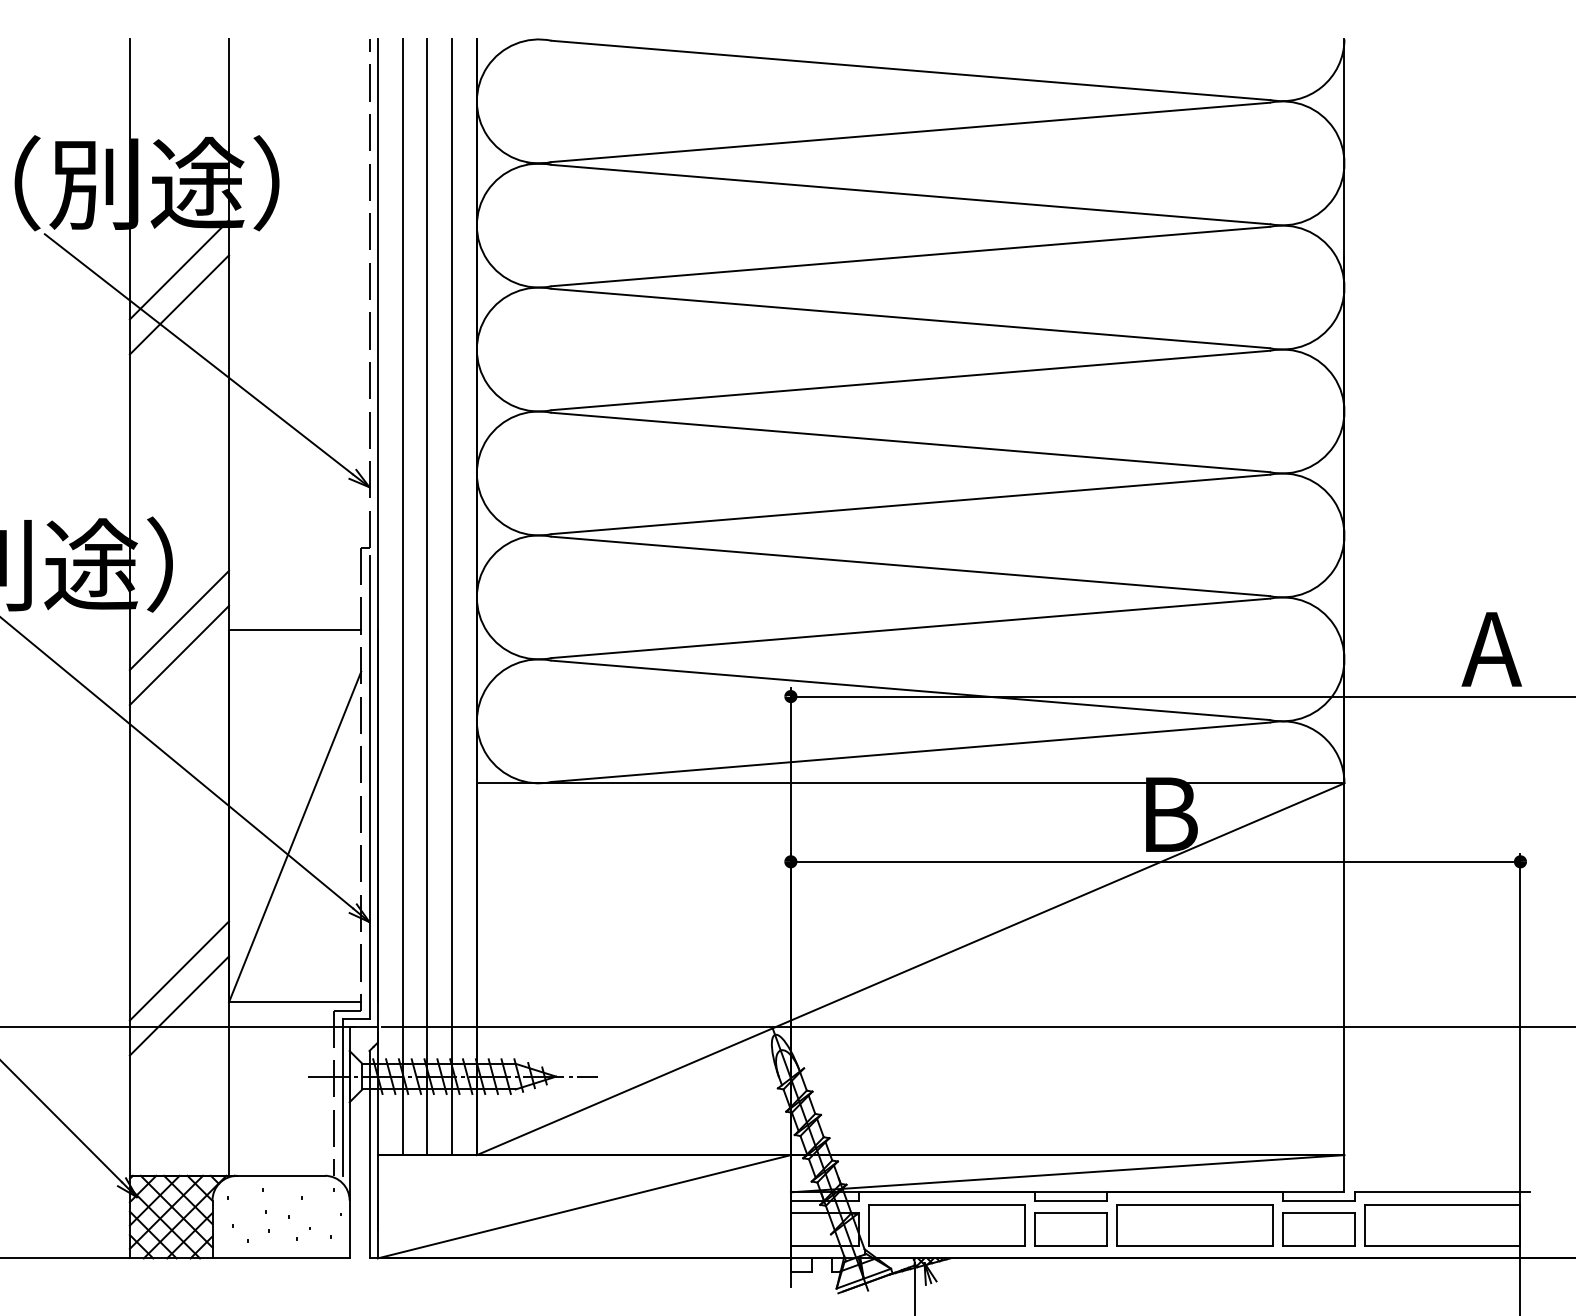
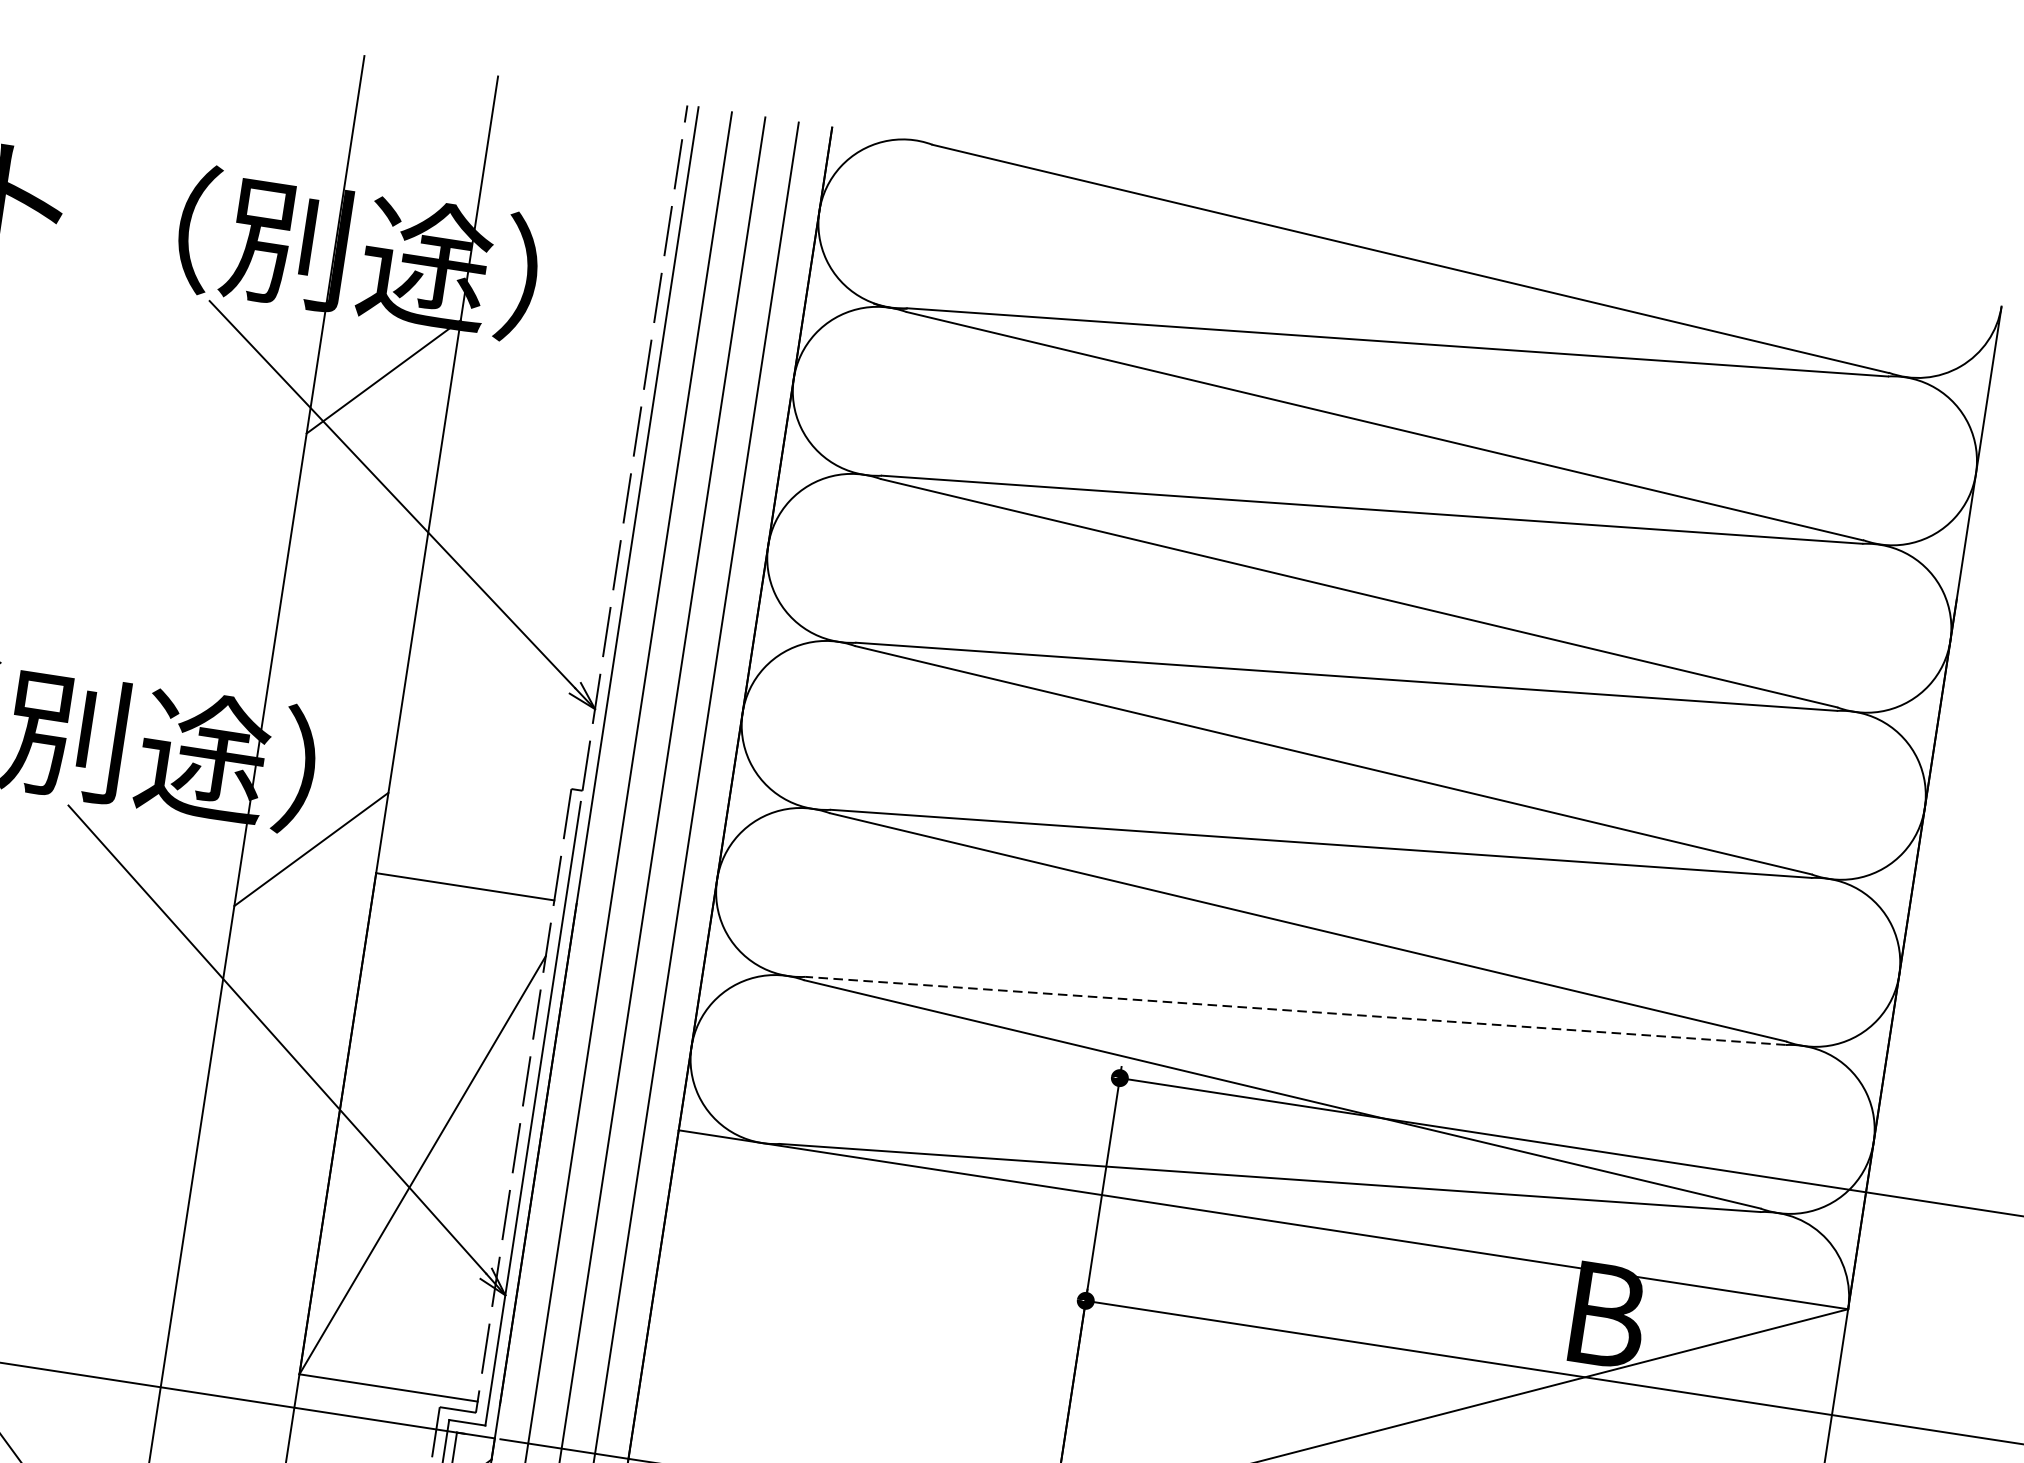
line: (179, 304) -> (376, 423), removed
line: (910, 628) -> (1295, 1011), solid -> dashed
line: (179, 655) -> (304, 896), removed
line: (179, 970) -> (239, 1321), removed
line: (179, 1005) -> (232, 1368), removed

